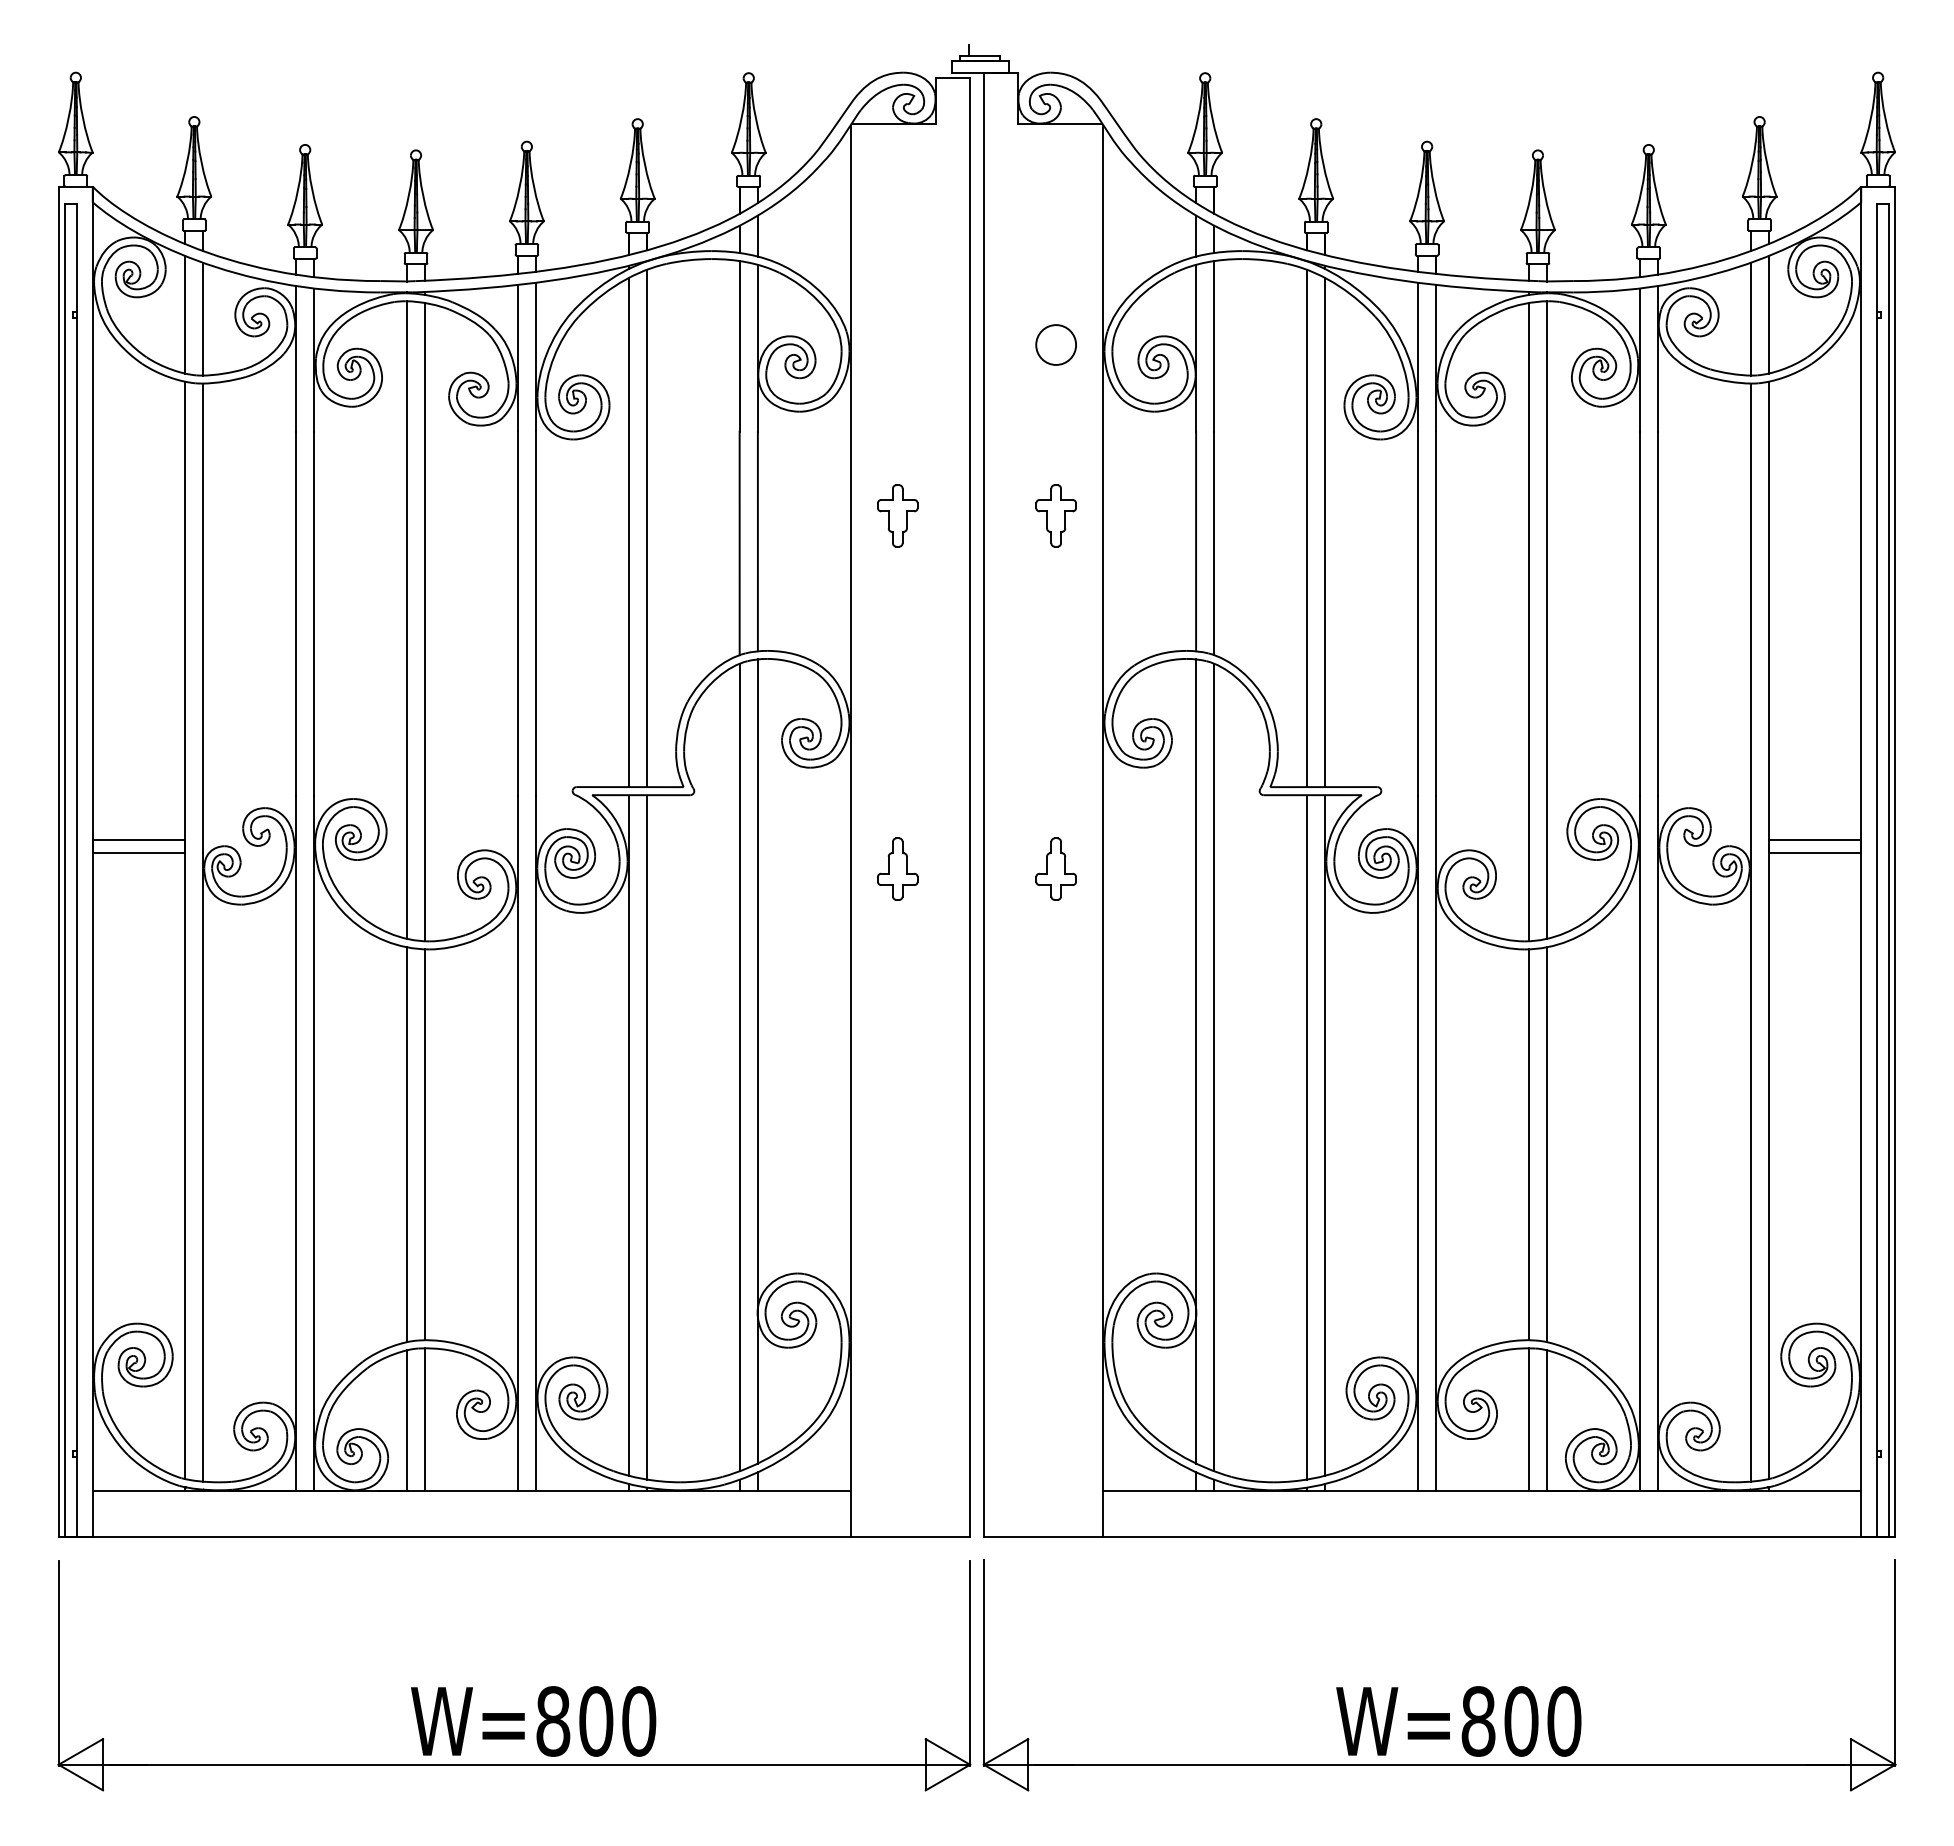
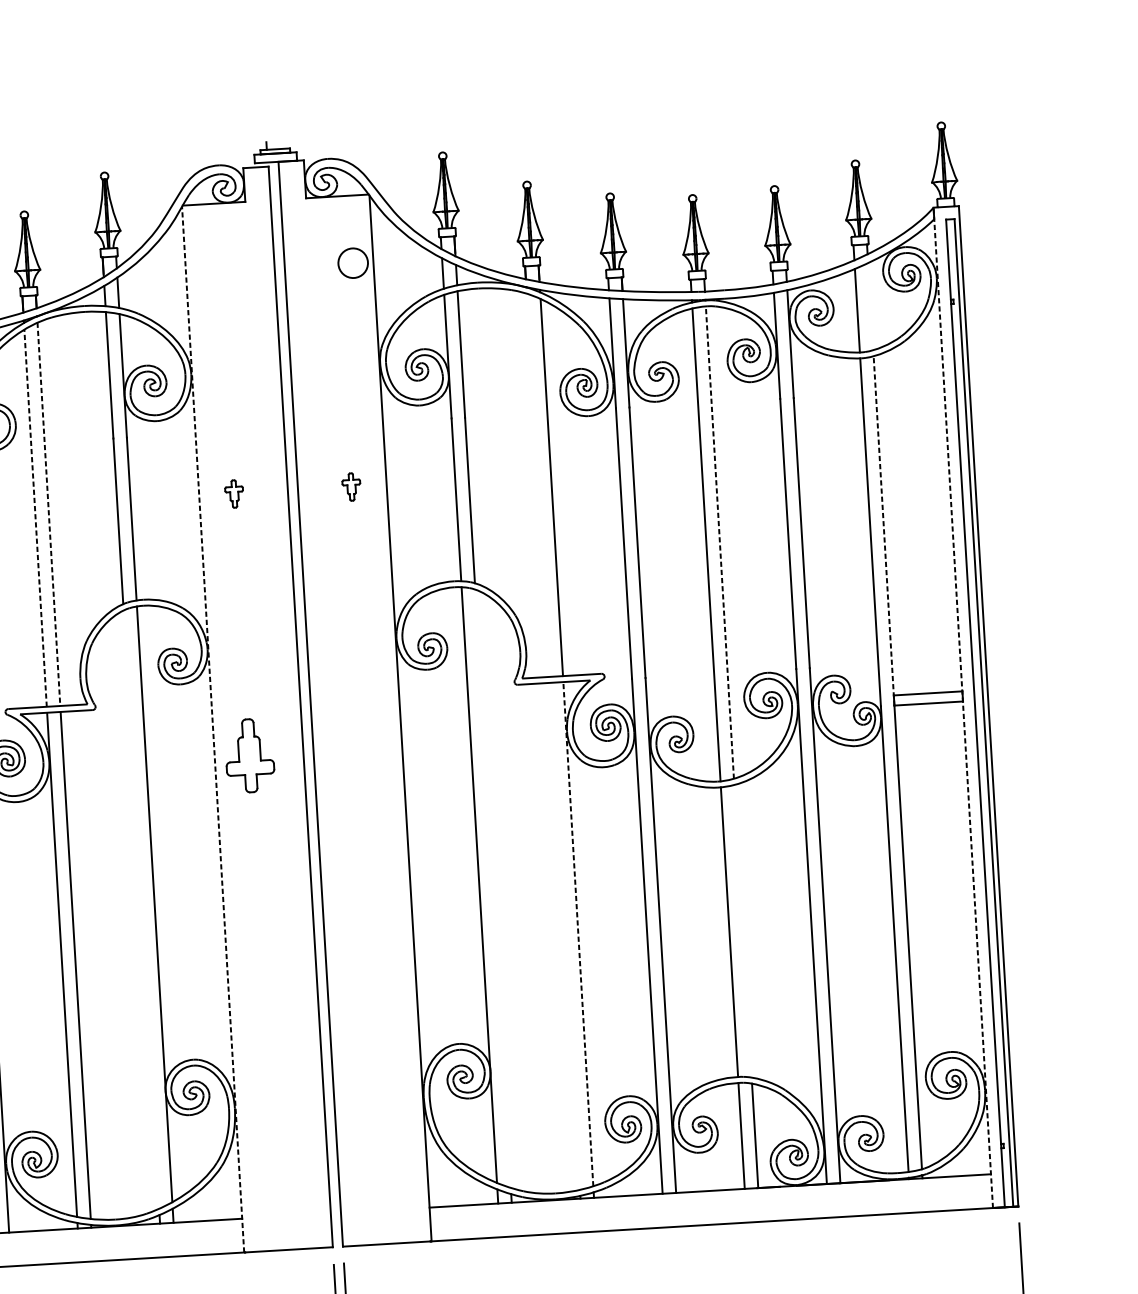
line: (1768, 314) -> (870, 306), removed
circle: (1055, 344) -> (352, 262), moved
part: (897, 515) -> (234, 493), size x0.6
part: (1055, 515) -> (351, 486), size x0.6
line: (646, 528) -> (48, 514), solid -> dashed
line: (1307, 528) -> (538, 485), removed
line: (628, 532) -> (35, 518), solid -> dashed
line: (1768, 617) -> (883, 530), solid -> dashed
line: (1547, 620) -> (720, 542), solid -> dashed
line: (850, 831) -> (213, 729), solid -> dashed
line: (1861, 861) -> (963, 707), solid -> dashed
part: (897, 868) -> (249, 755), size x1.6
part: (1055, 868) -> (366, 748), removed
line: (739, 1067) -> (141, 909), removed
line: (1214, 1067) -> (493, 888), removed
line: (1325, 1135) -> (578, 934), solid -> dashed
line: (1307, 1137) -> (565, 936), removed
line: (1547, 1144) -> (743, 931), removed

